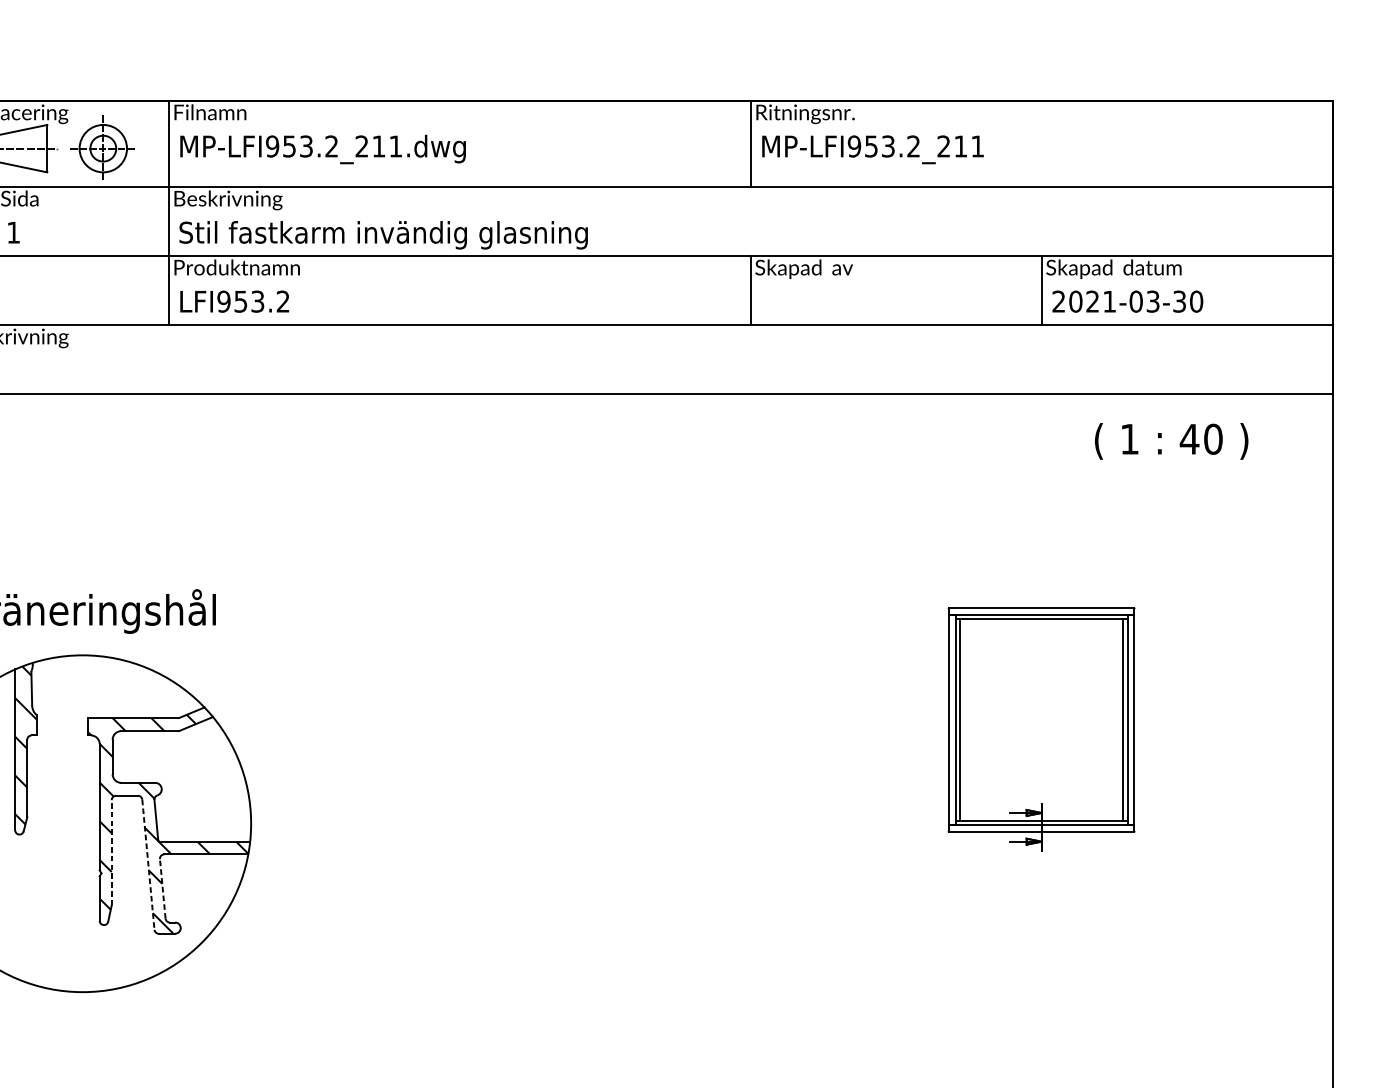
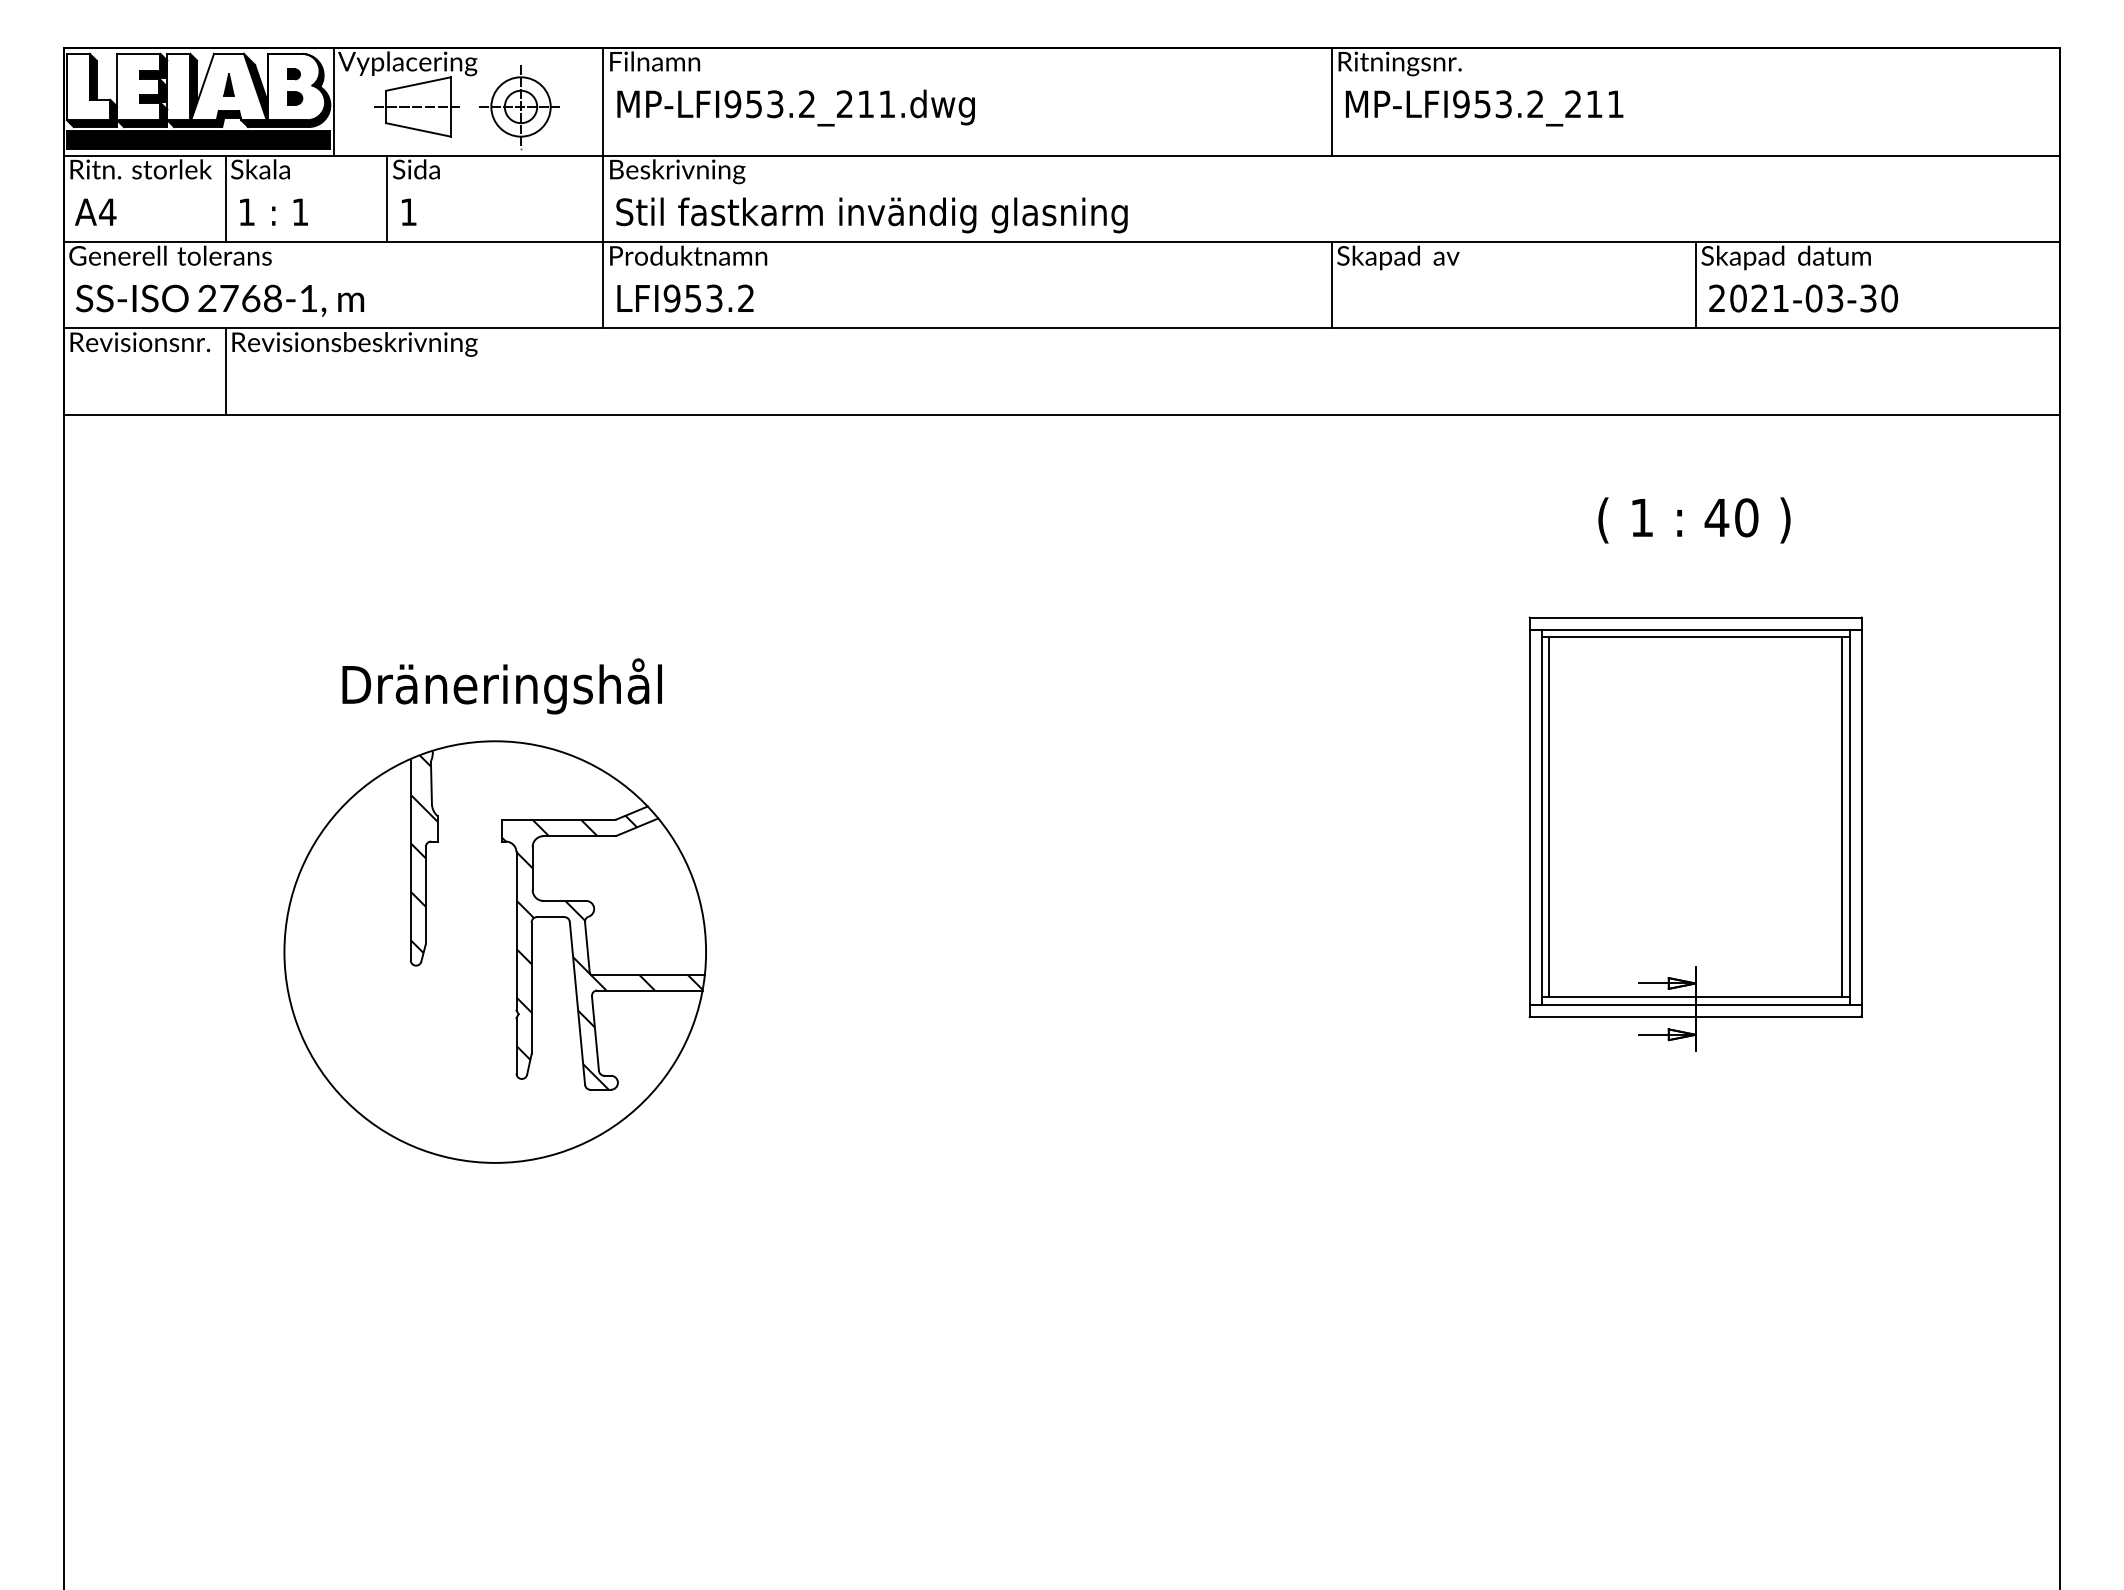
text: (1171, 441) -> (1694, 520), moved
part: (1041, 729) -> (1695, 833), size x1.43
line: (111, 852) -> (531, 988), dashed -> solid
line: (148, 864) -> (577, 1003), dashed -> solid
line: (162, 888) -> (595, 1033), dashed -> solid

